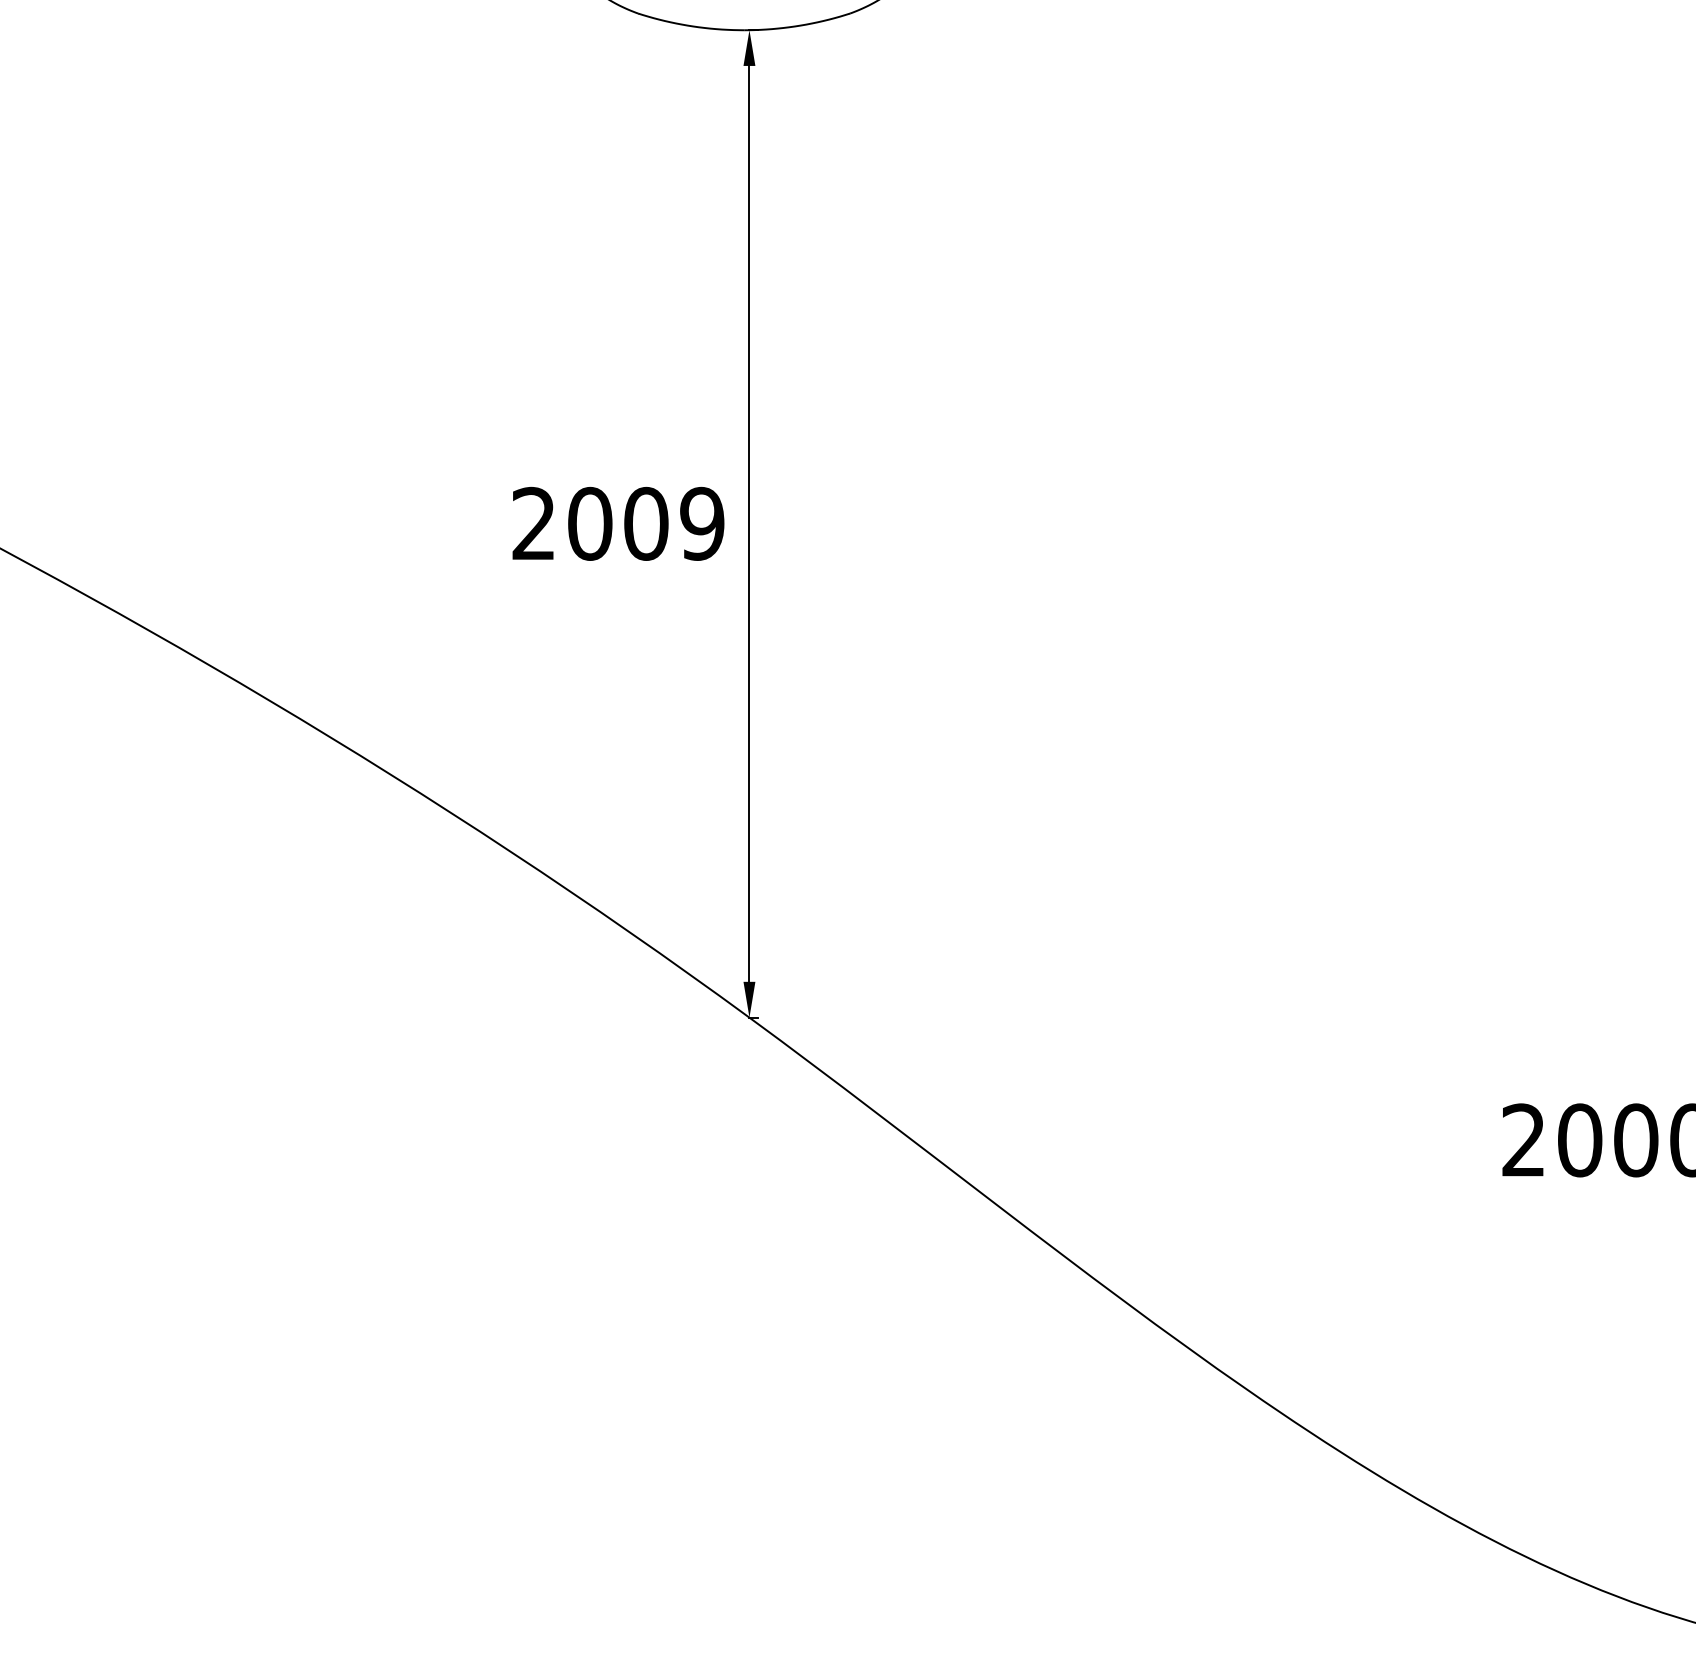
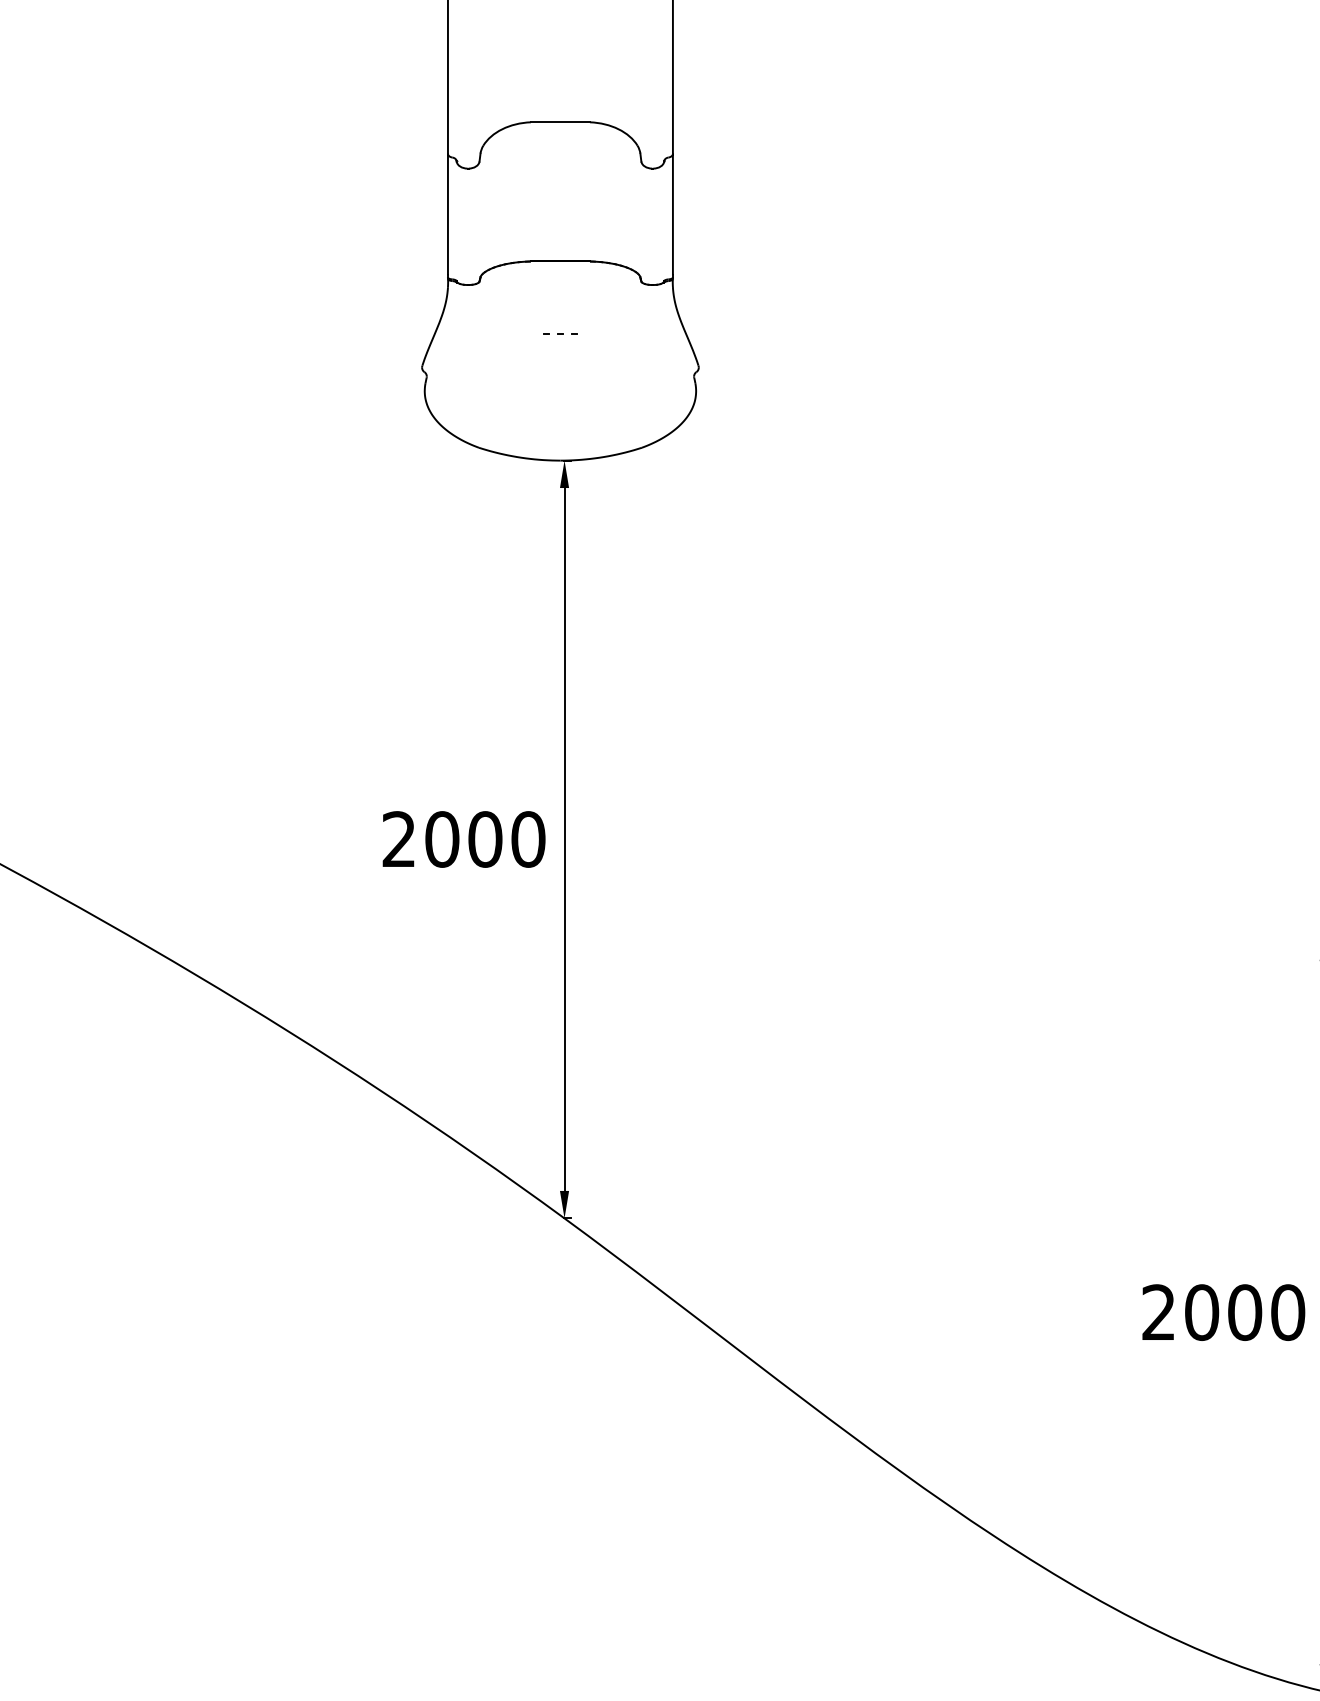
text: (702, 523) -> (528, 839), 2009 -> 2000

